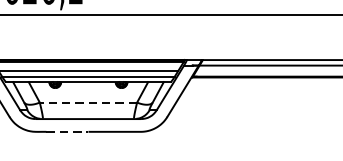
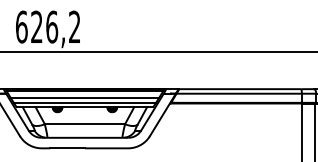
line: (87, 102) -> (84, 124), dashed -> solid
line: (68, 132) -> (68, 148), dashed -> solid

